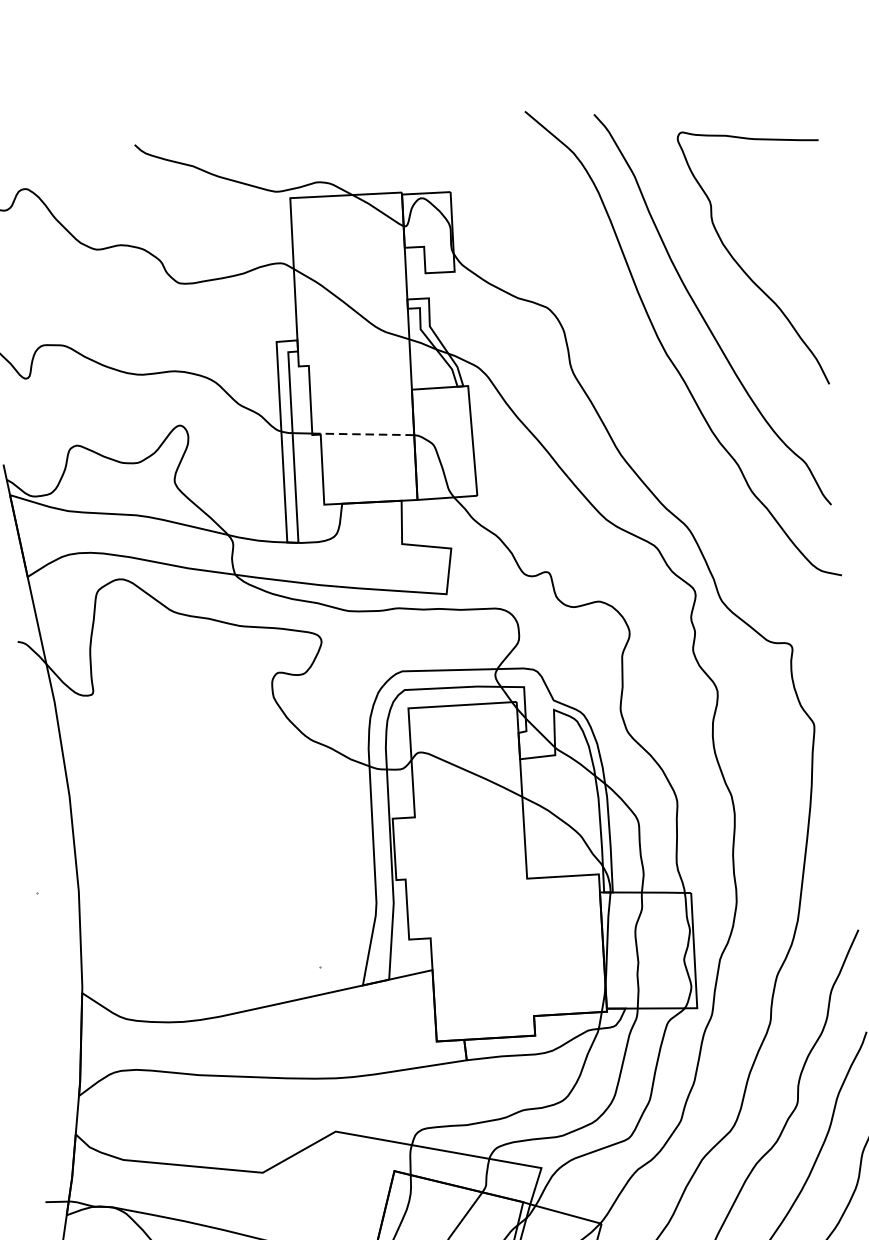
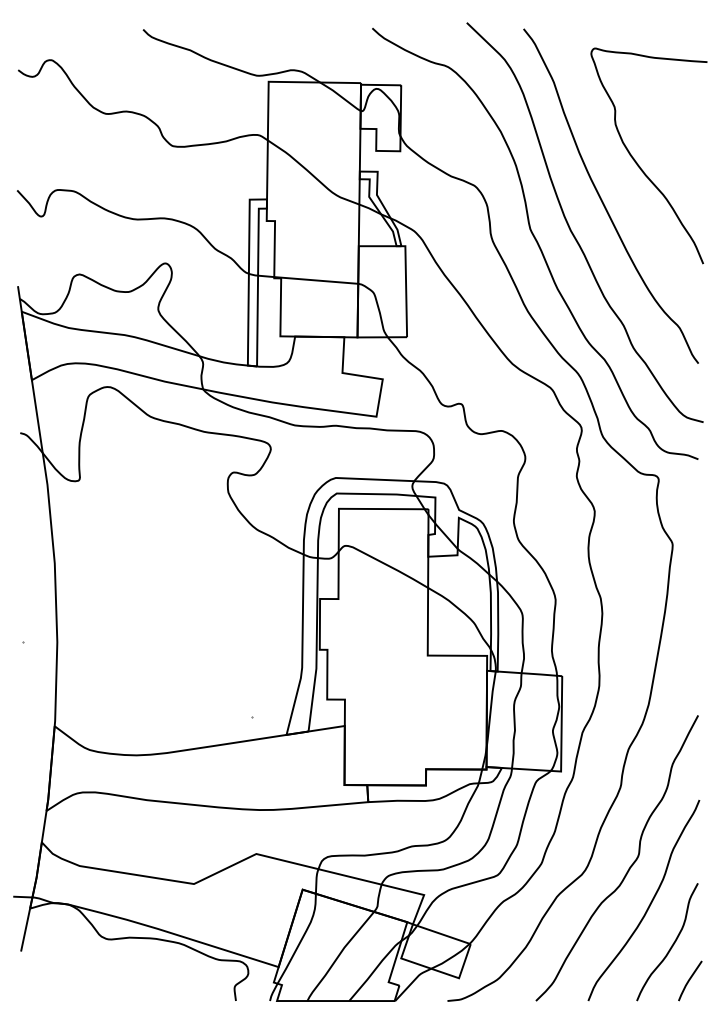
curve: (626, 372) -> (536, 243), added
line: (363, 434) -> (316, 280), dashed -> solid

